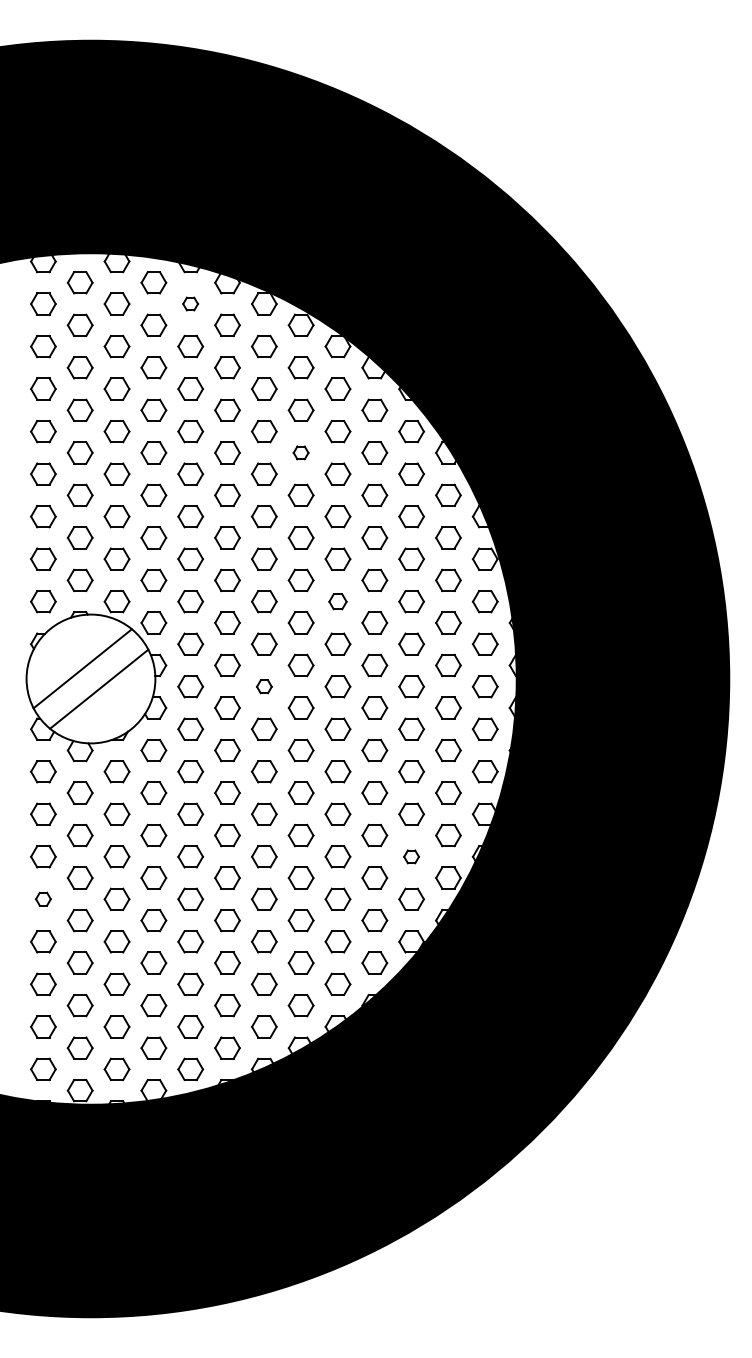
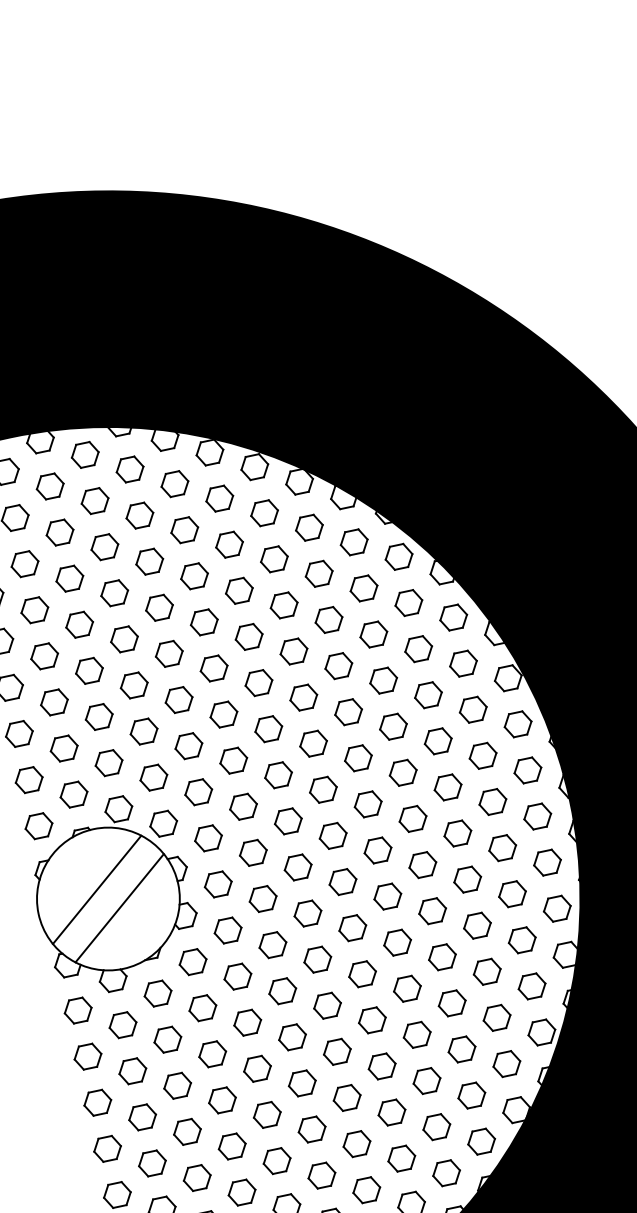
part: (190, 303) -> (129, 468), size x1.67
part: (300, 452) -> (283, 605), size x1.67
part: (337, 601) -> (357, 758), size x1.43
part: (264, 686) -> (298, 867), size x1.67
part: (411, 856) -> (496, 1017), size x1.67
part: (43, 898) -> (107, 1147), size x1.67

